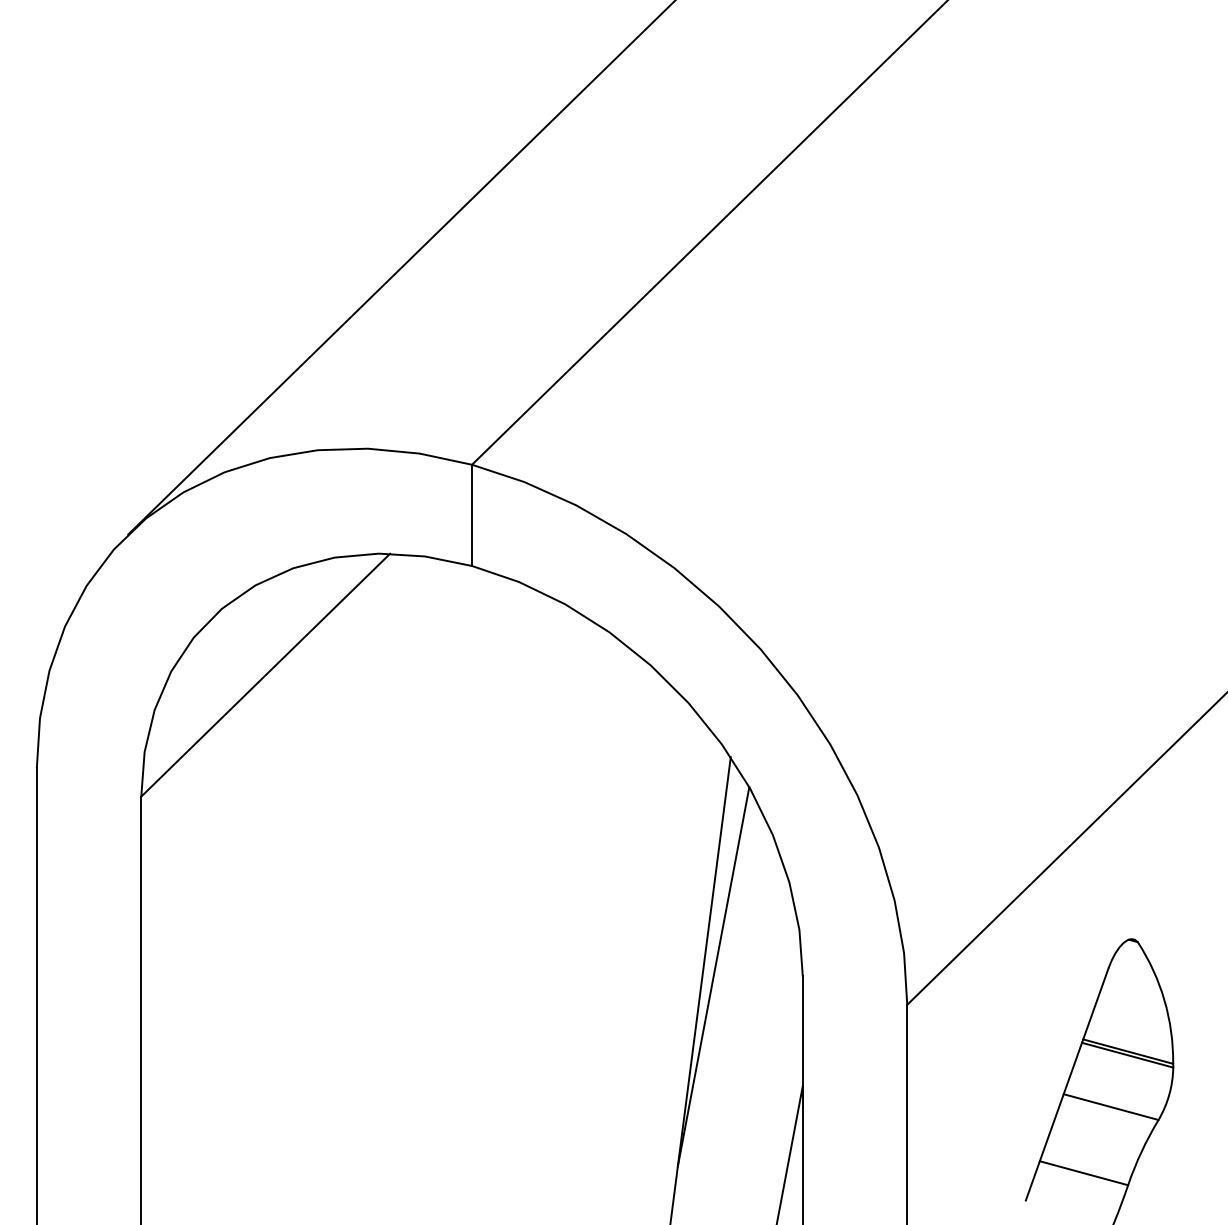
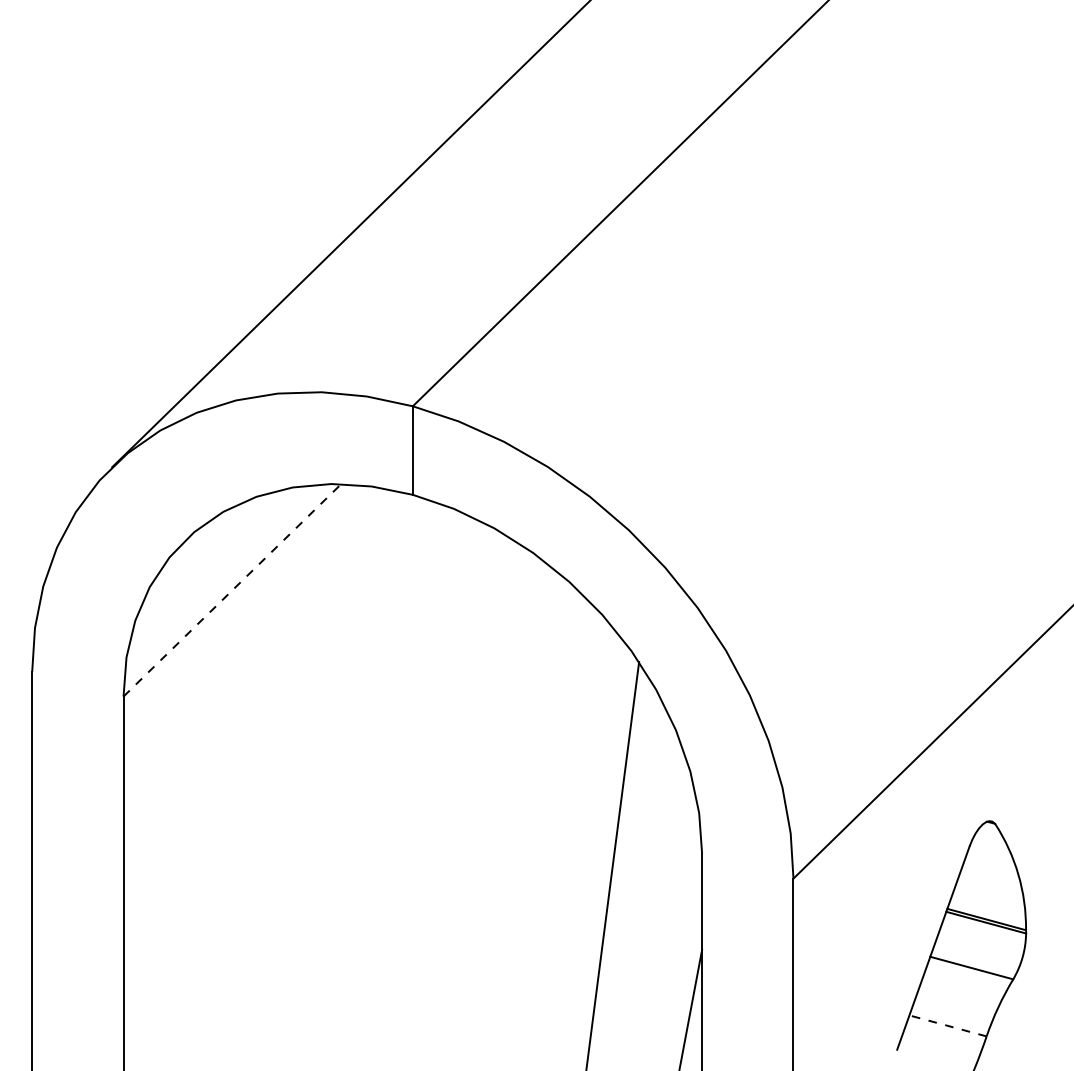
line: (265, 674) -> (232, 589), solid -> dashed
line: (712, 977) -> (623, 854), removed
line: (1083, 1172) -> (947, 1025), solid -> dashed

